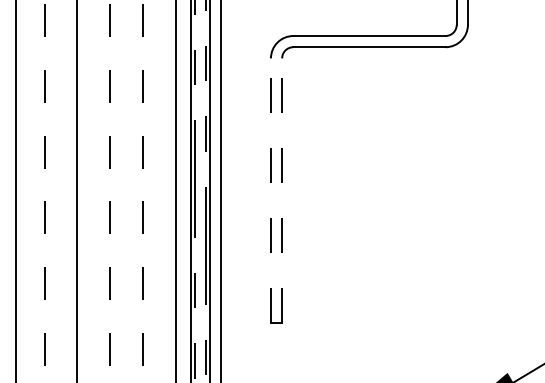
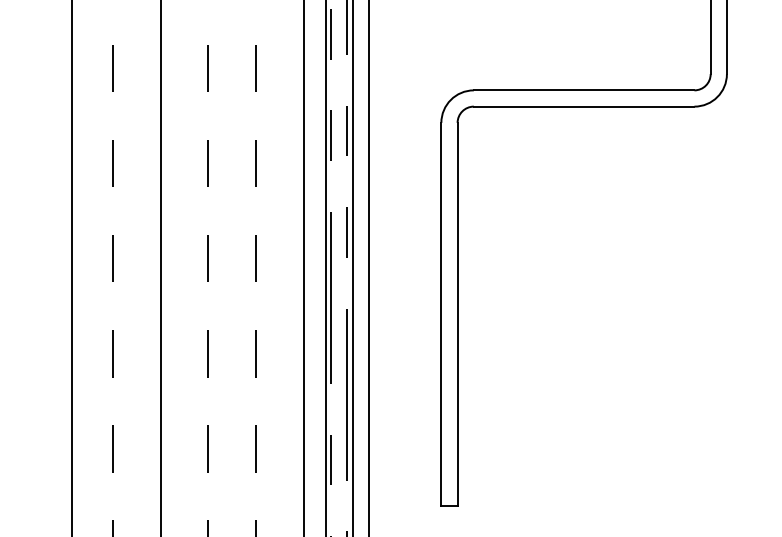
line: (270, 190) -> (440, 314), dashed -> solid
line: (282, 190) -> (458, 314), dashed -> solid

